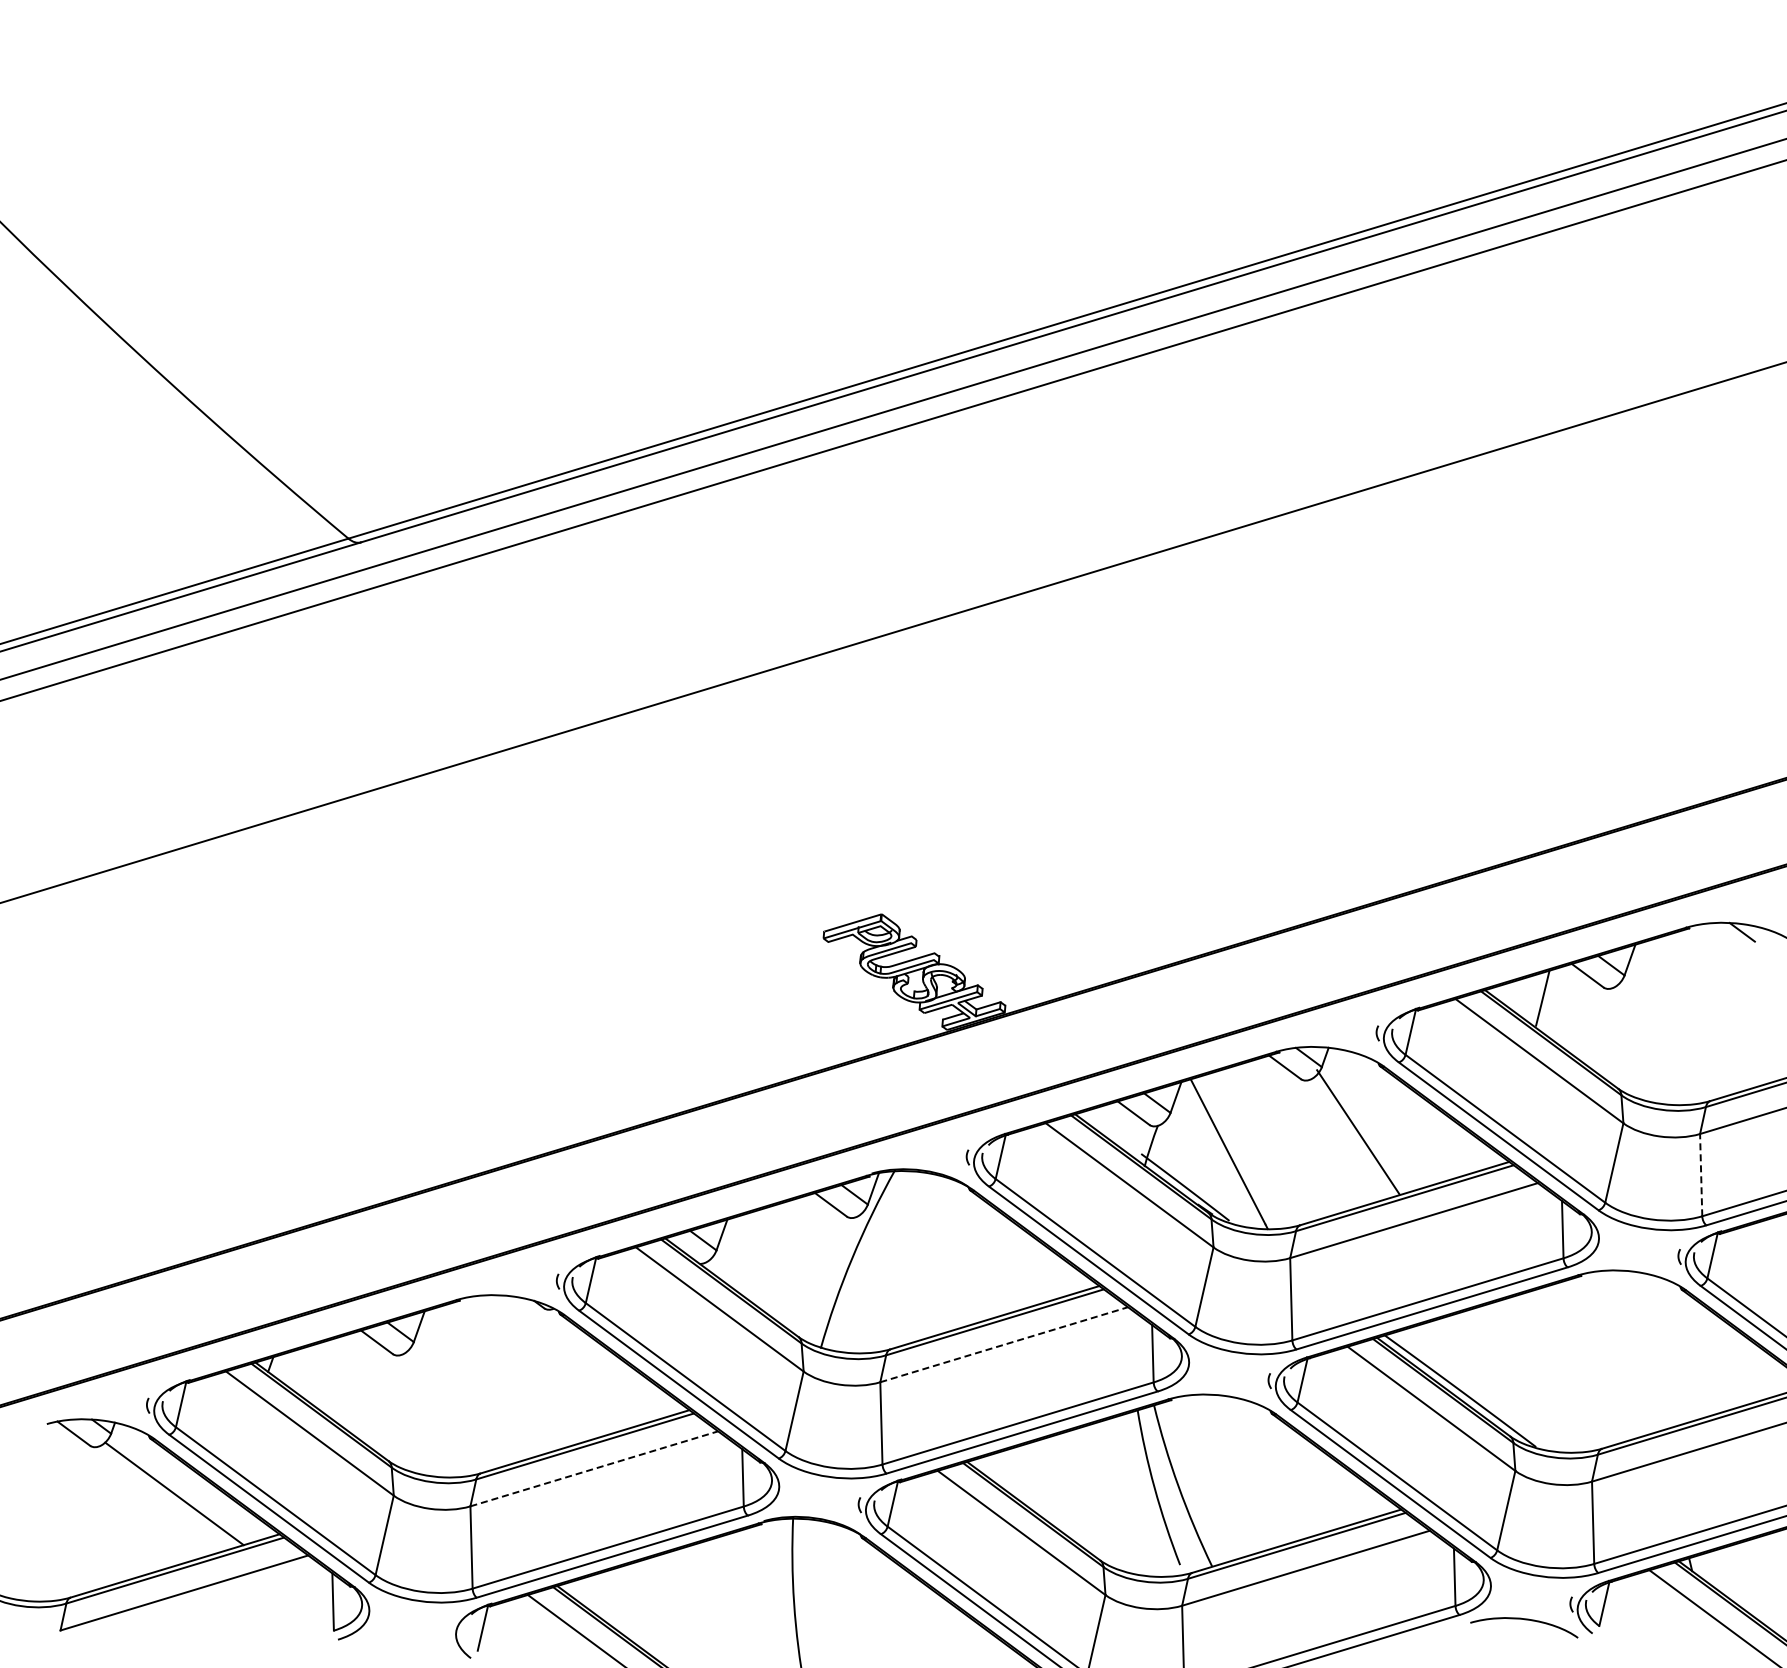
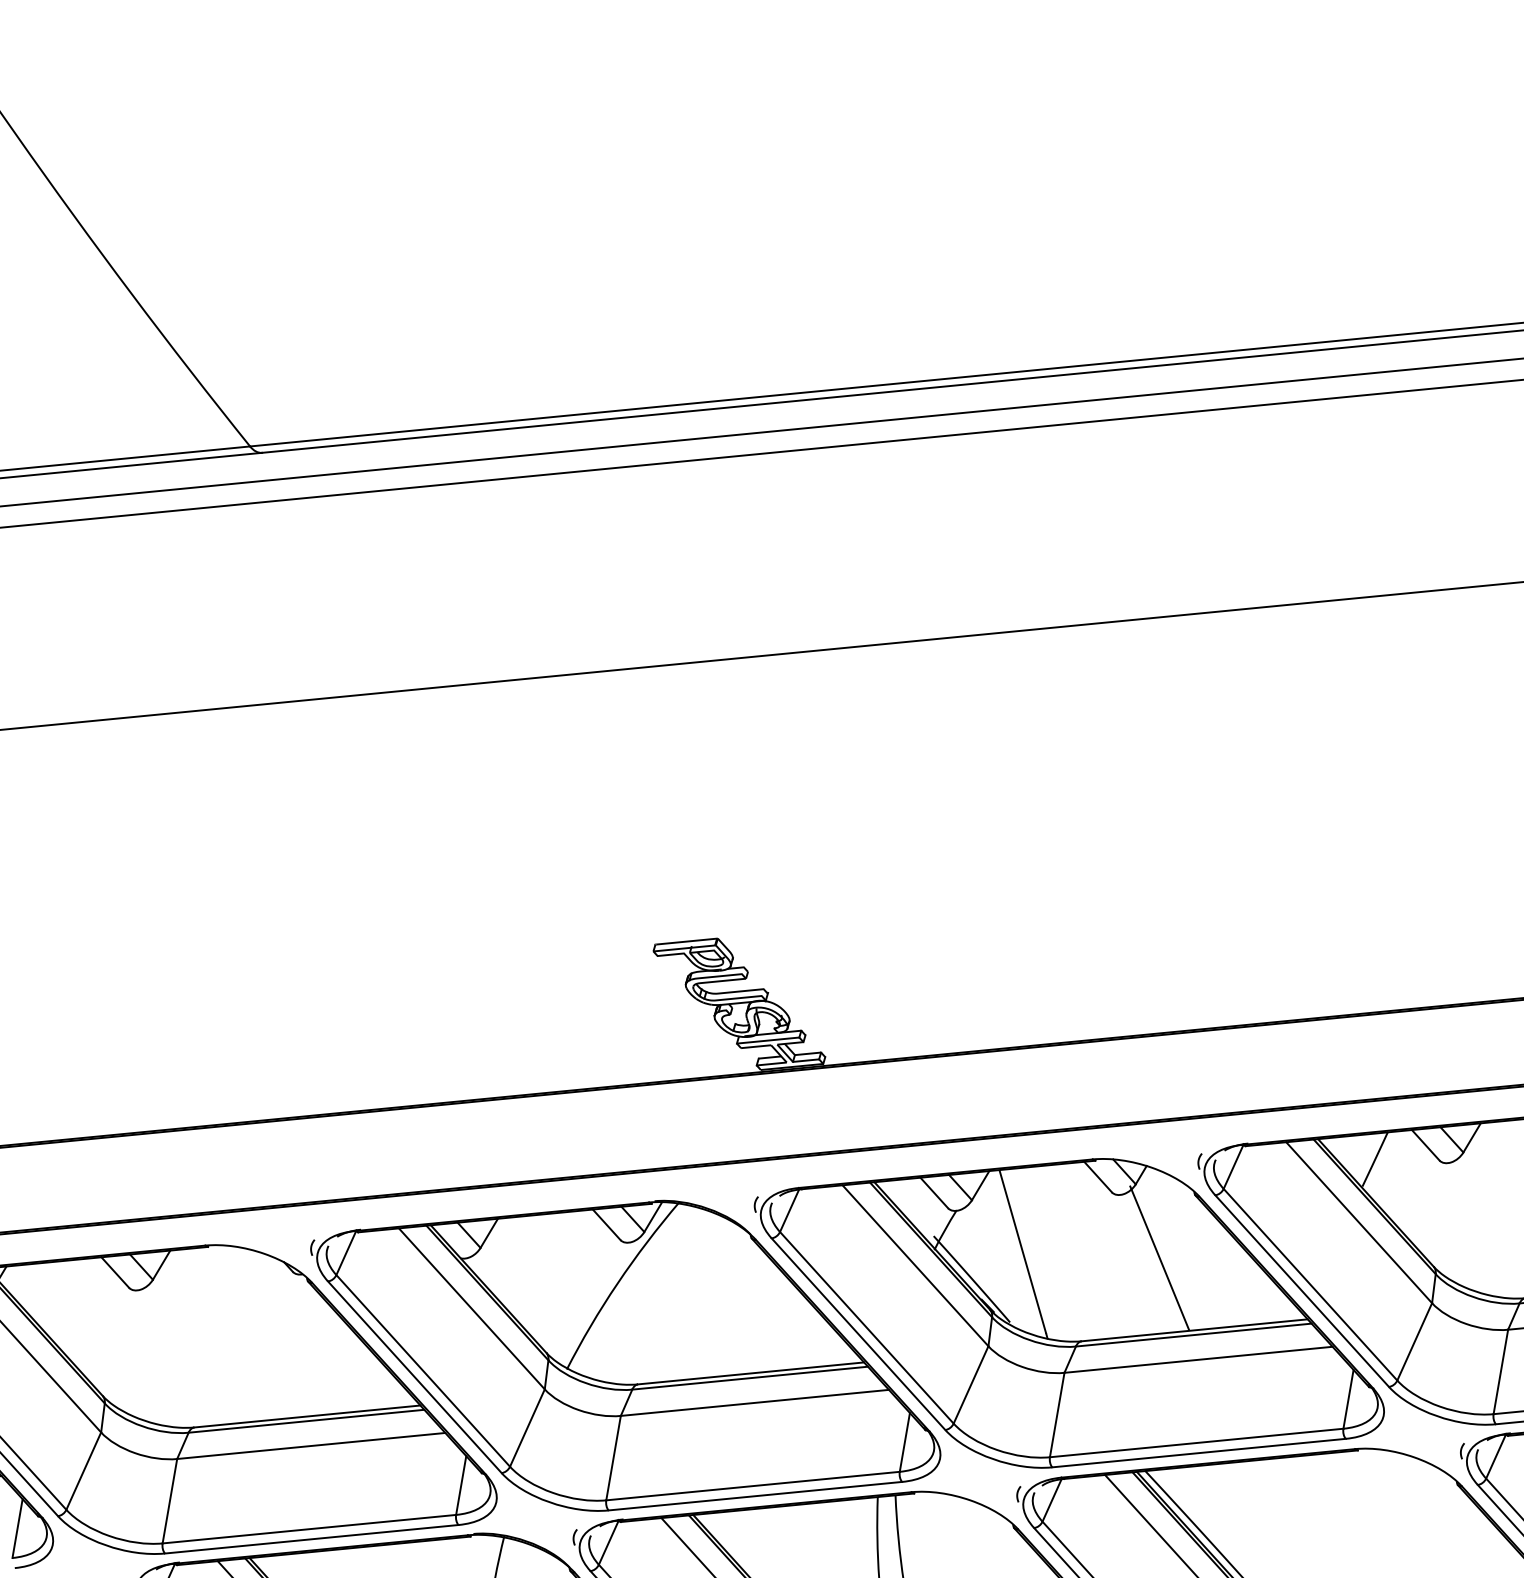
line: (1701, 1174) -> (1501, 1371), dashed -> solid
line: (1004, 1344) -> (755, 1402), dashed -> solid
line: (594, 1468) -> (311, 1445), dashed -> solid

